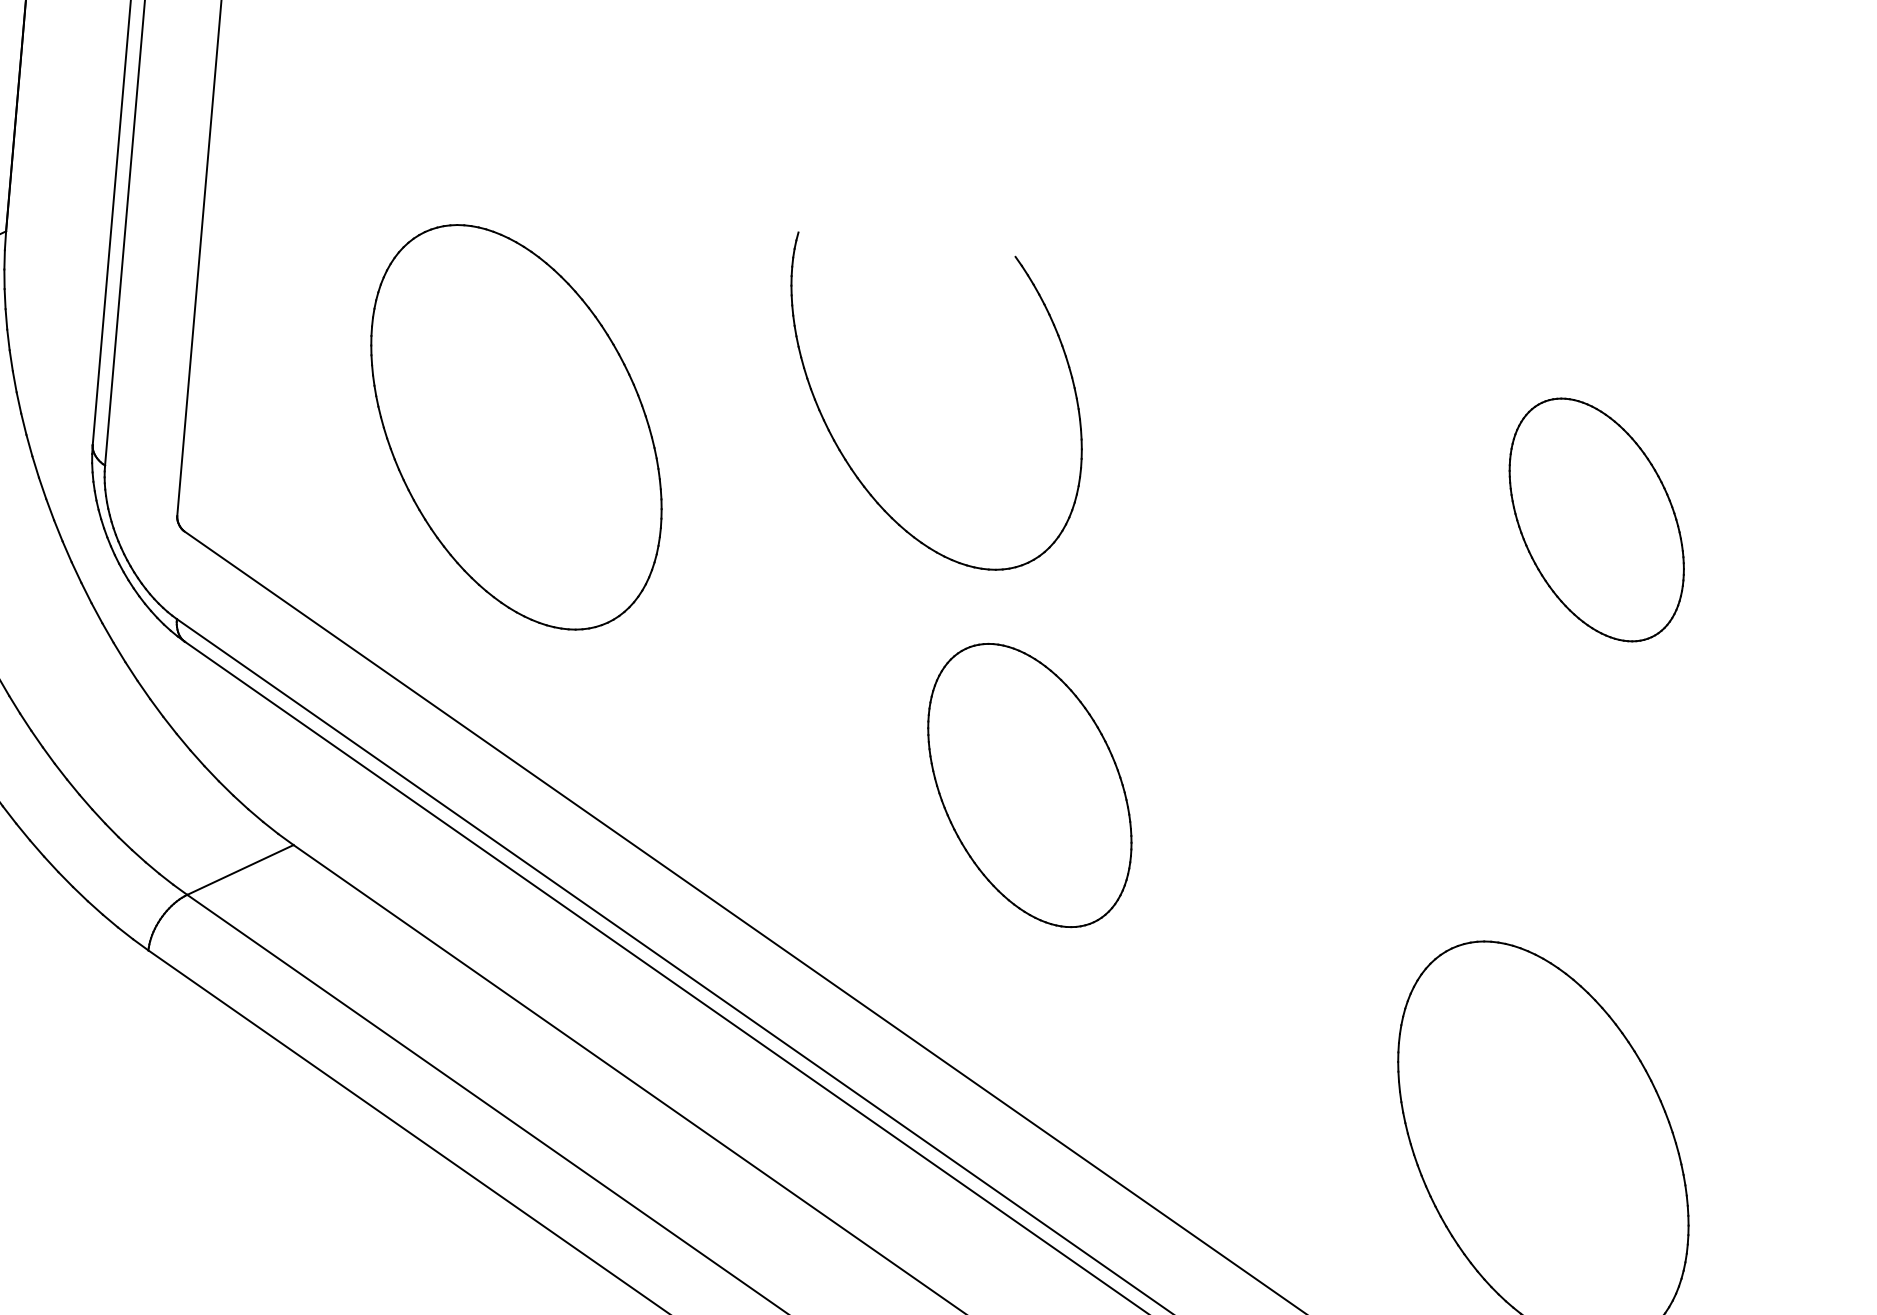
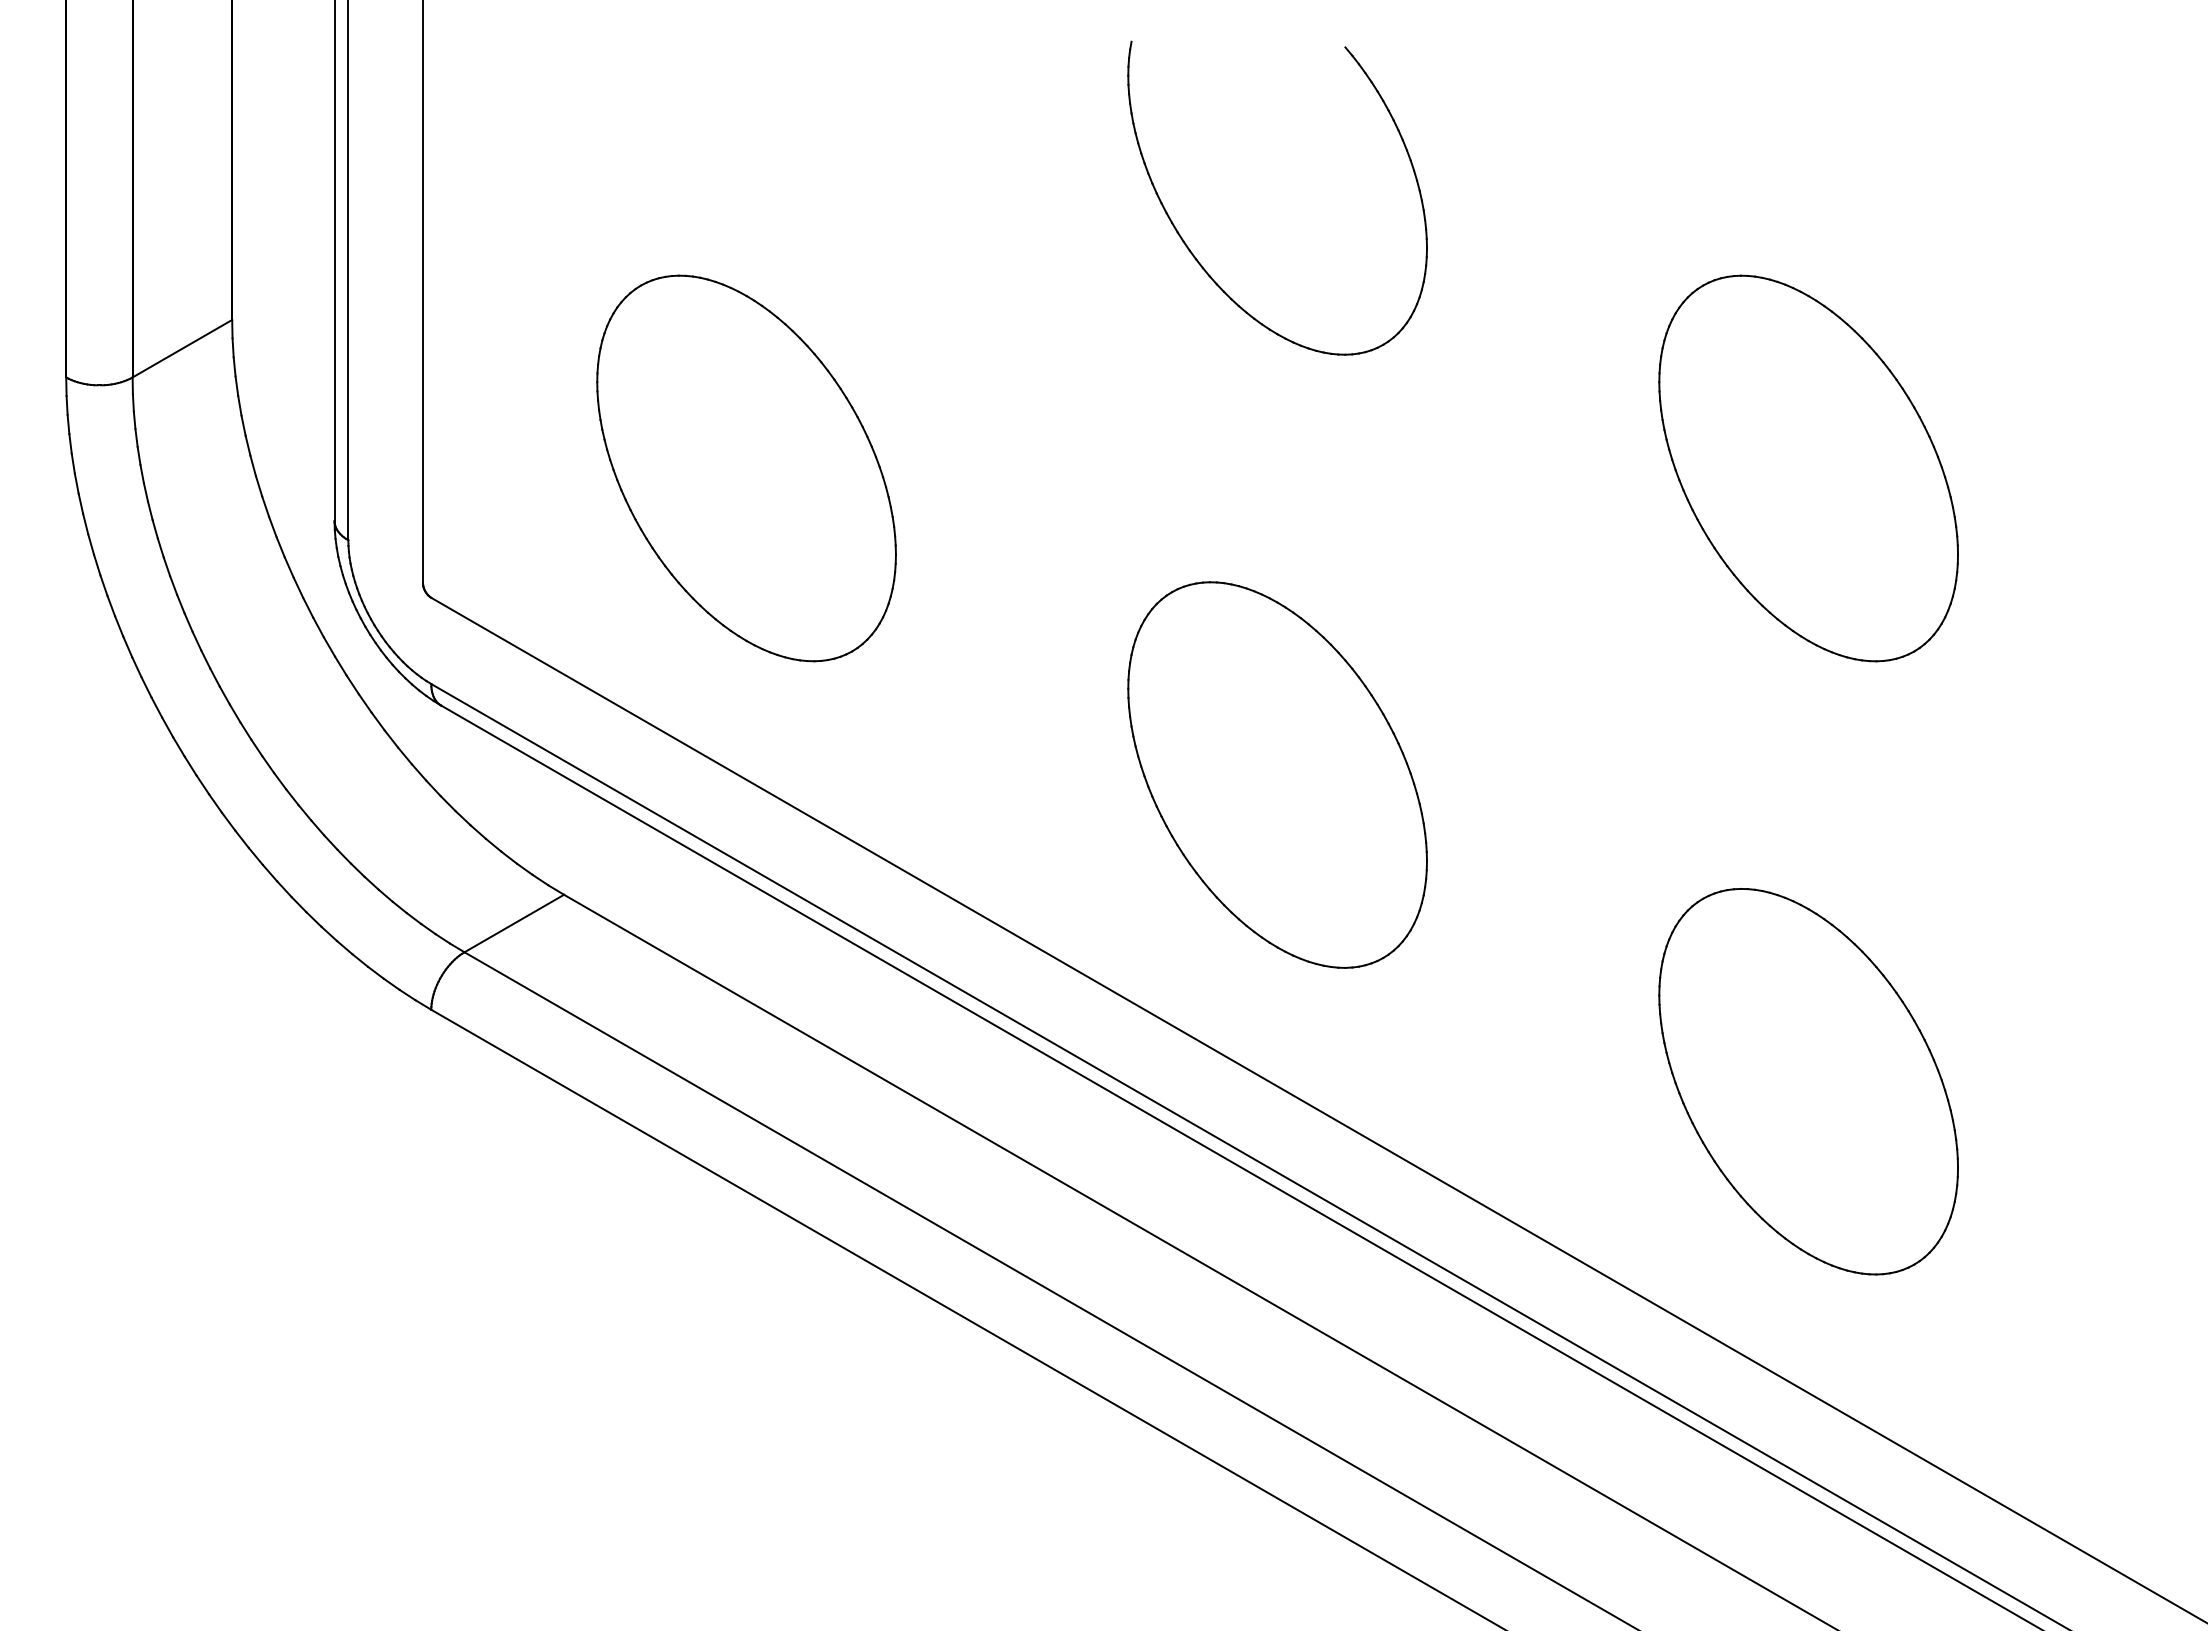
part: (844, 456) -> (1195, 256), moved
part: (1596, 519) -> (1808, 468), size x1.67
part: (1029, 784) -> (1277, 774), size x1.43

